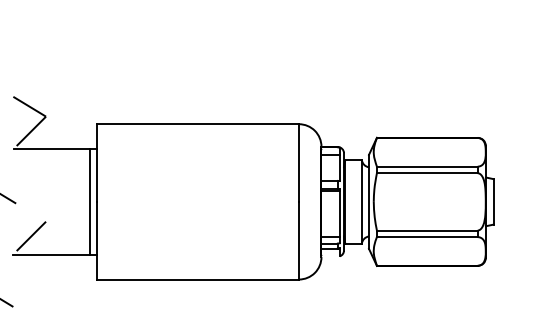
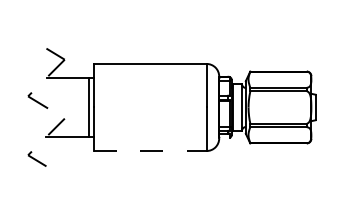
line: (198, 280) -> (150, 151), solid -> dashed

